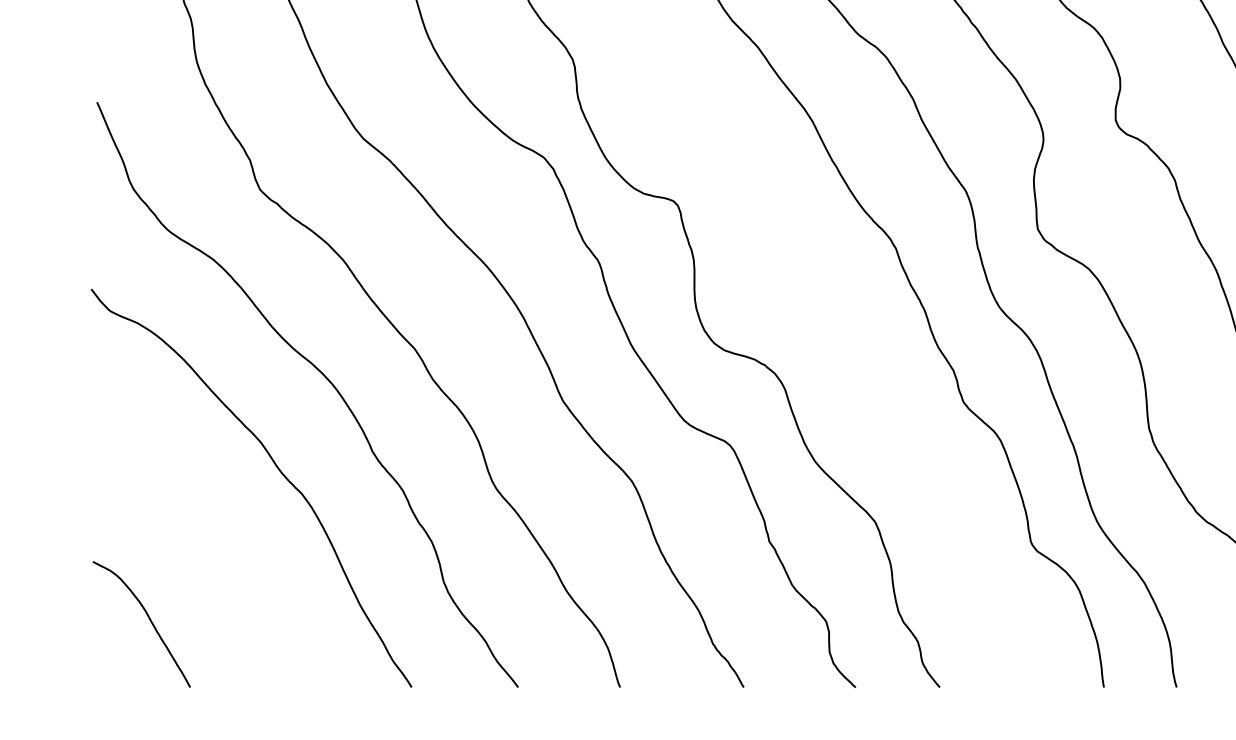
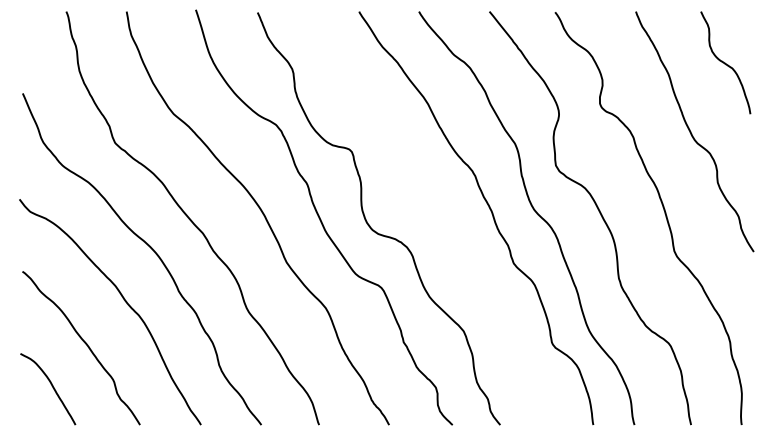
curve: (207, 545) -> (85, 344), added

